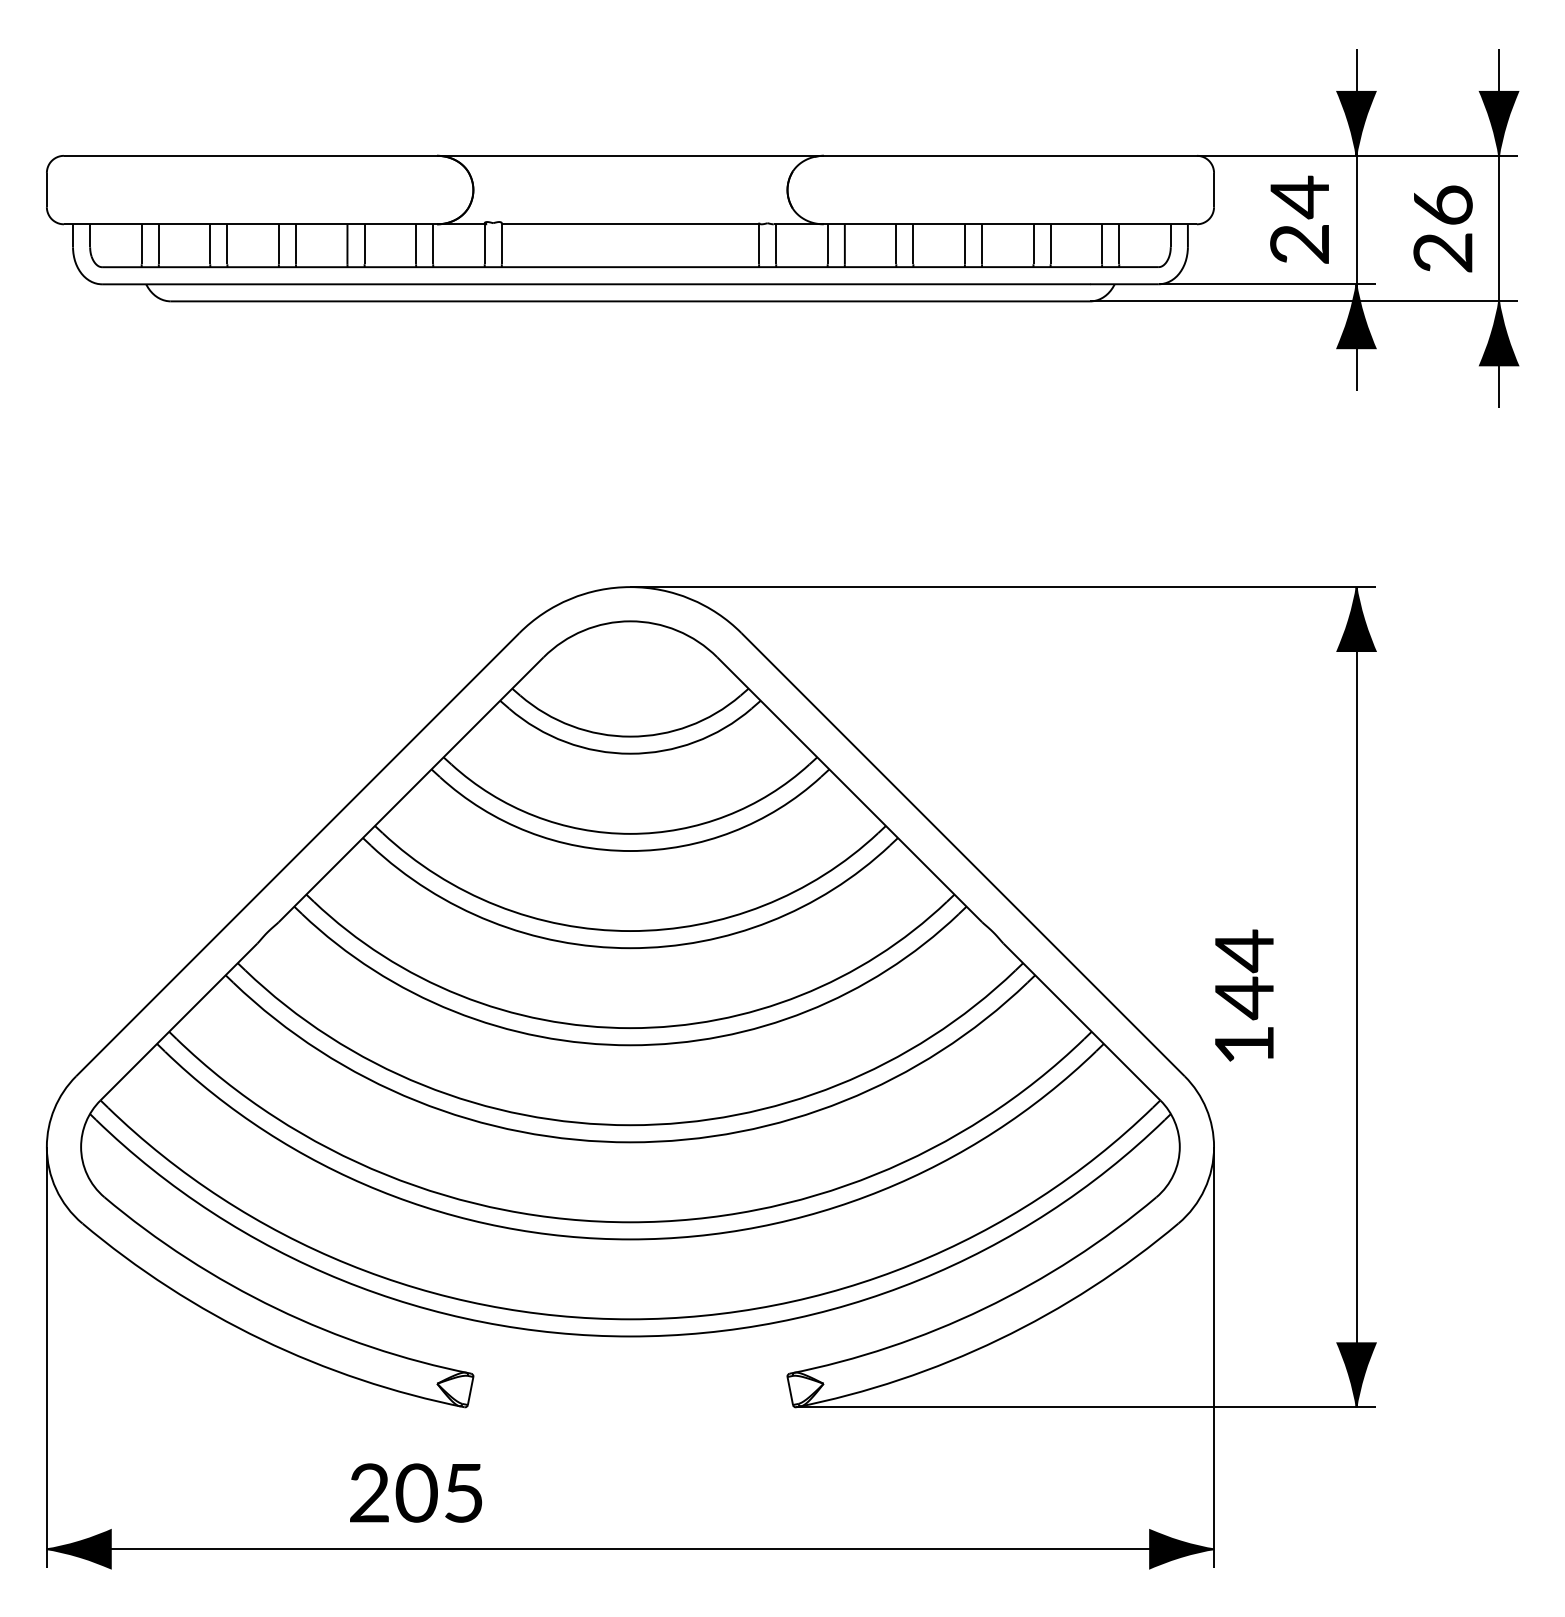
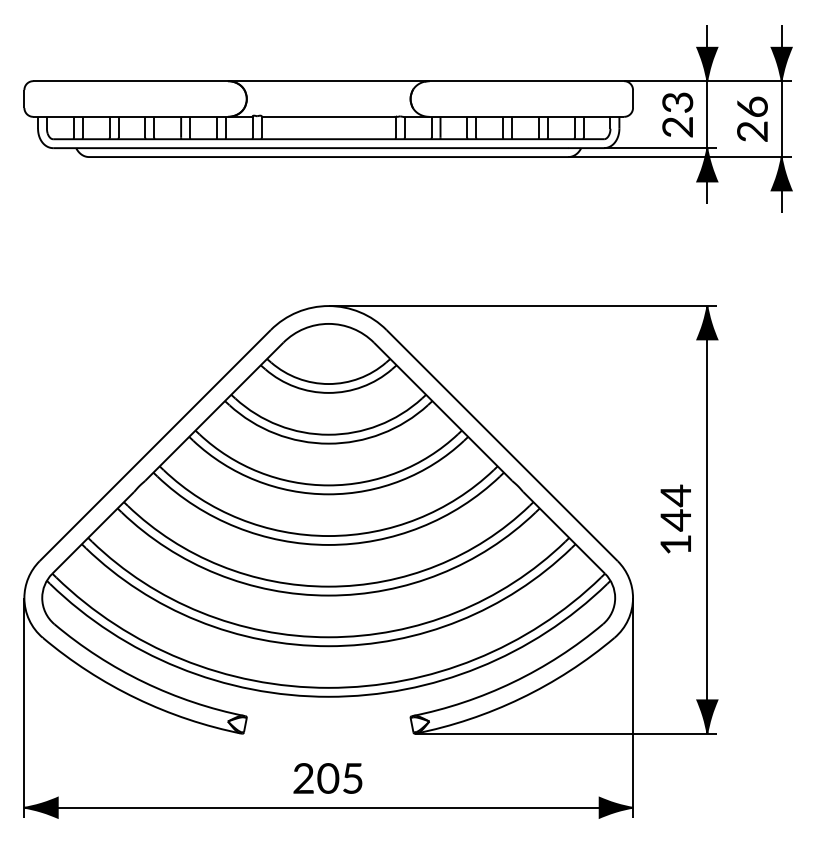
text: (1299, 196) -> (677, 102), 24 -> 23
text: (1243, 994) -> (675, 518), moved
text: (415, 1493) -> (327, 778), moved

